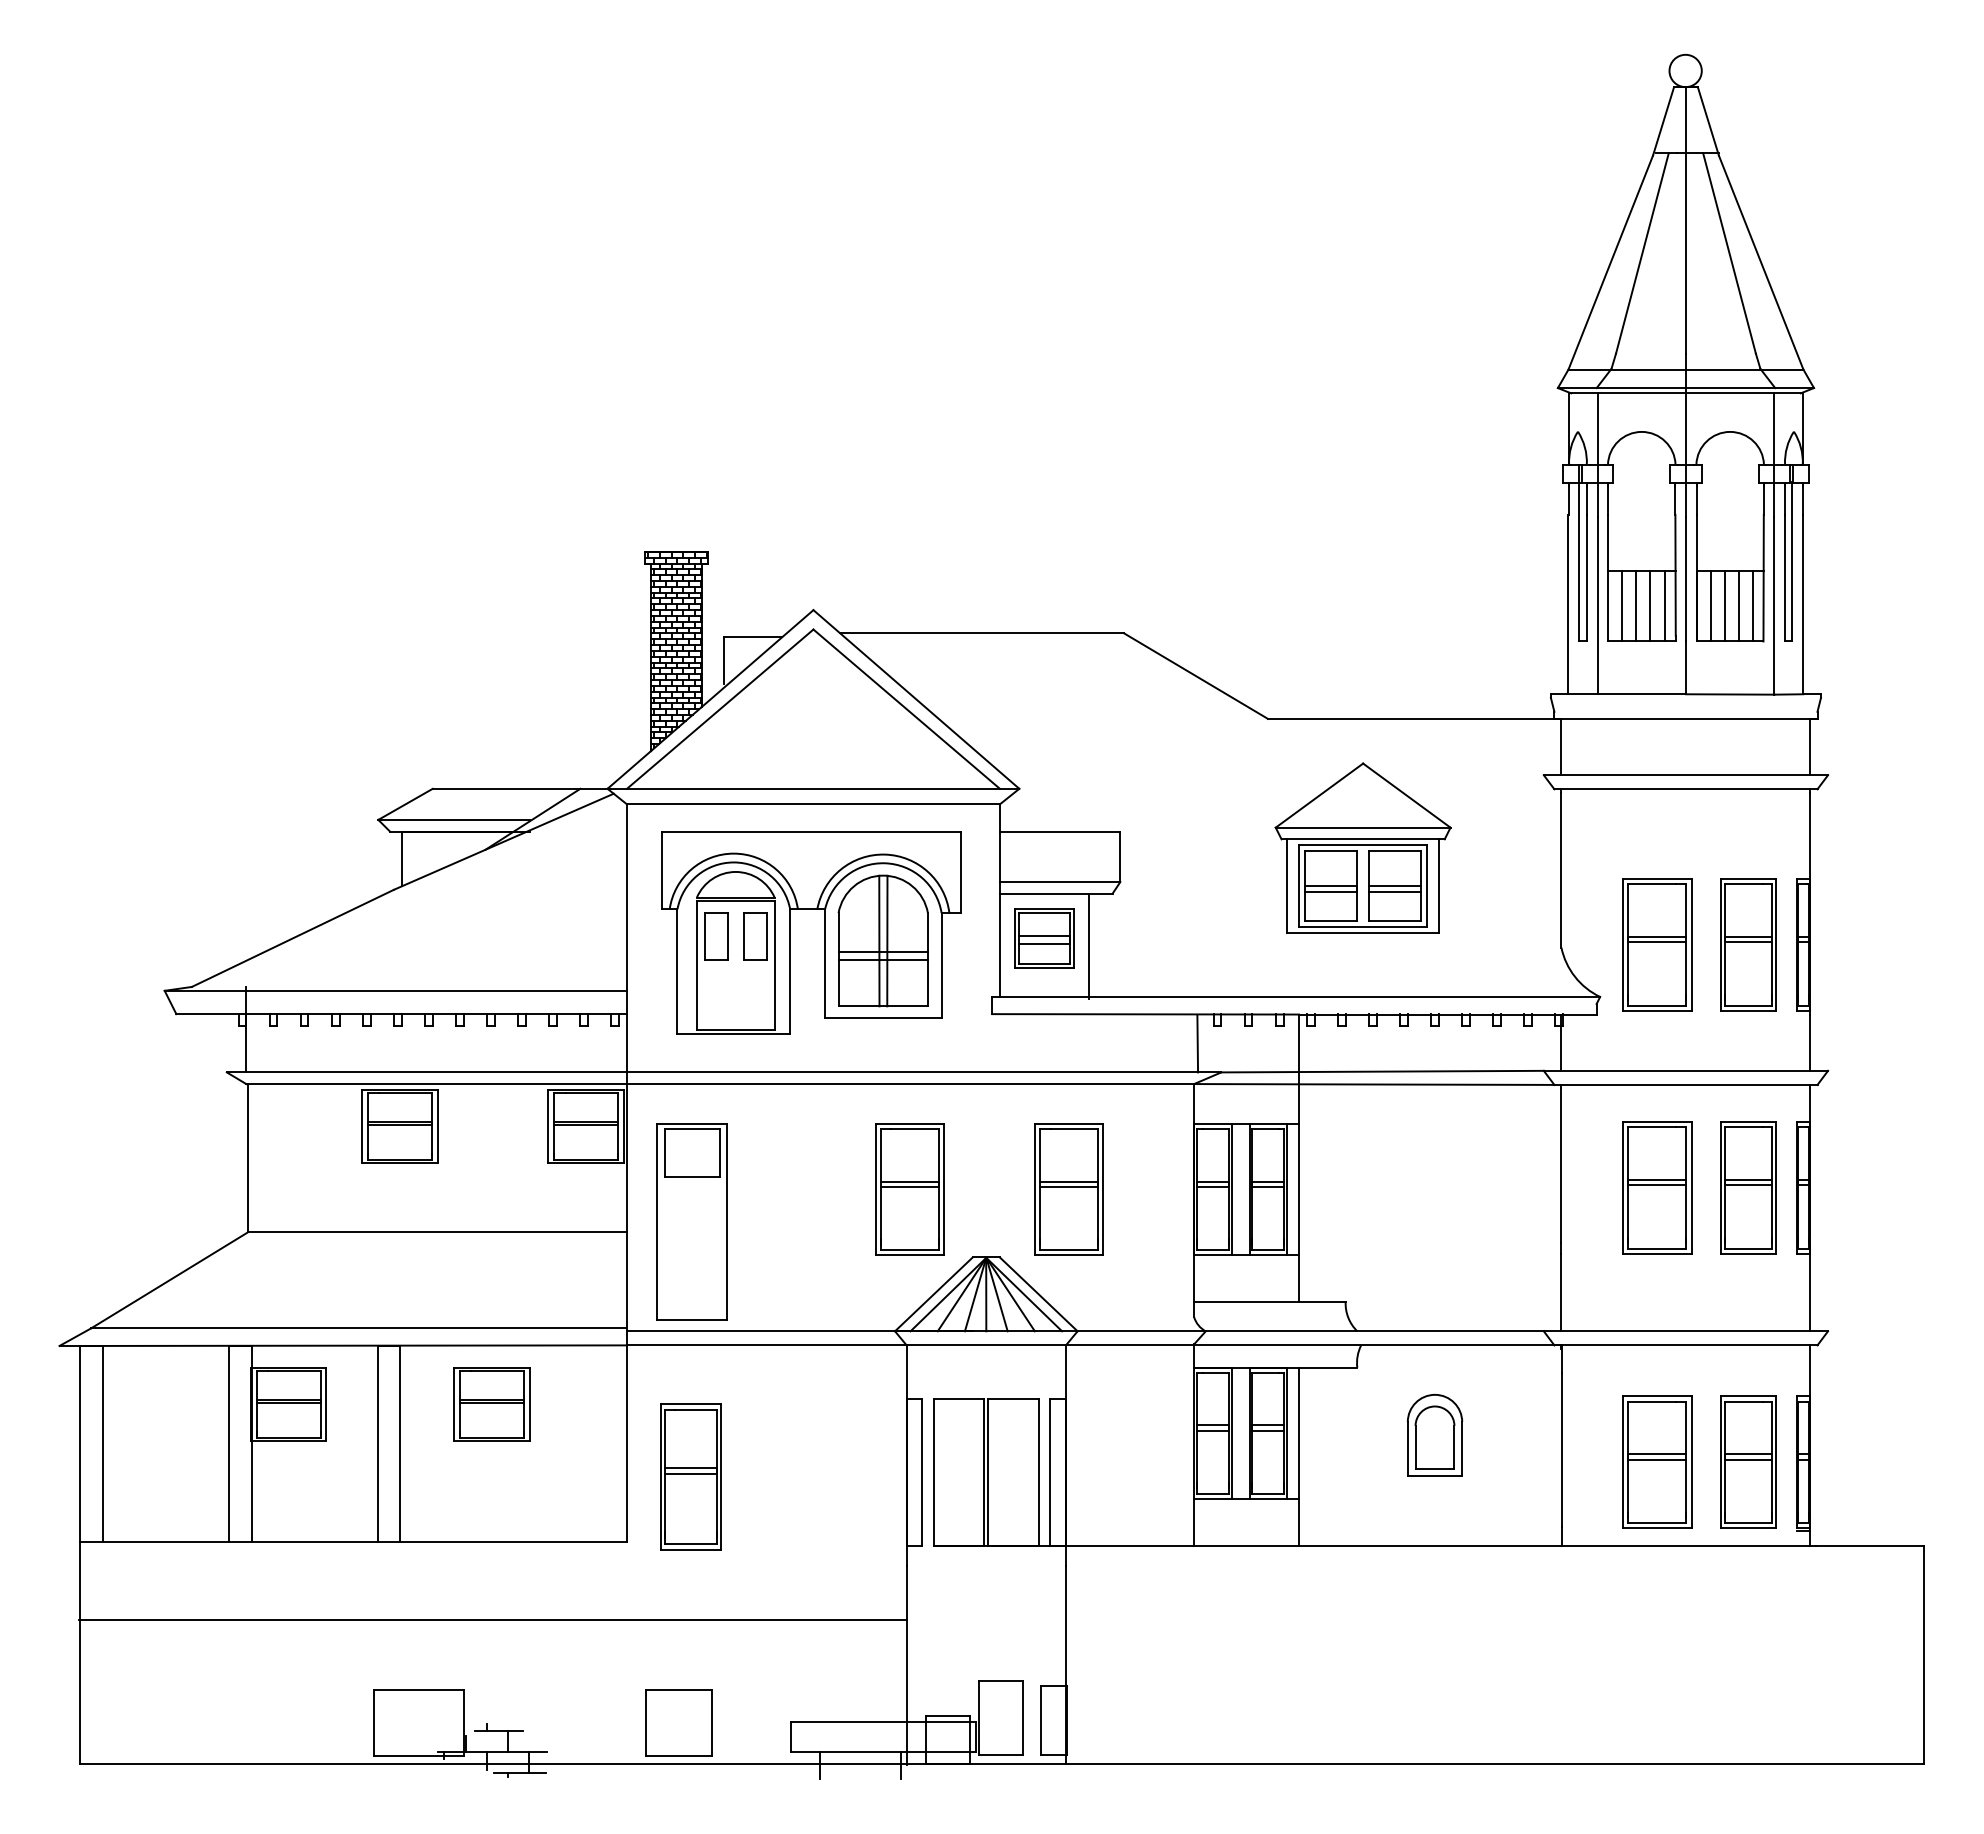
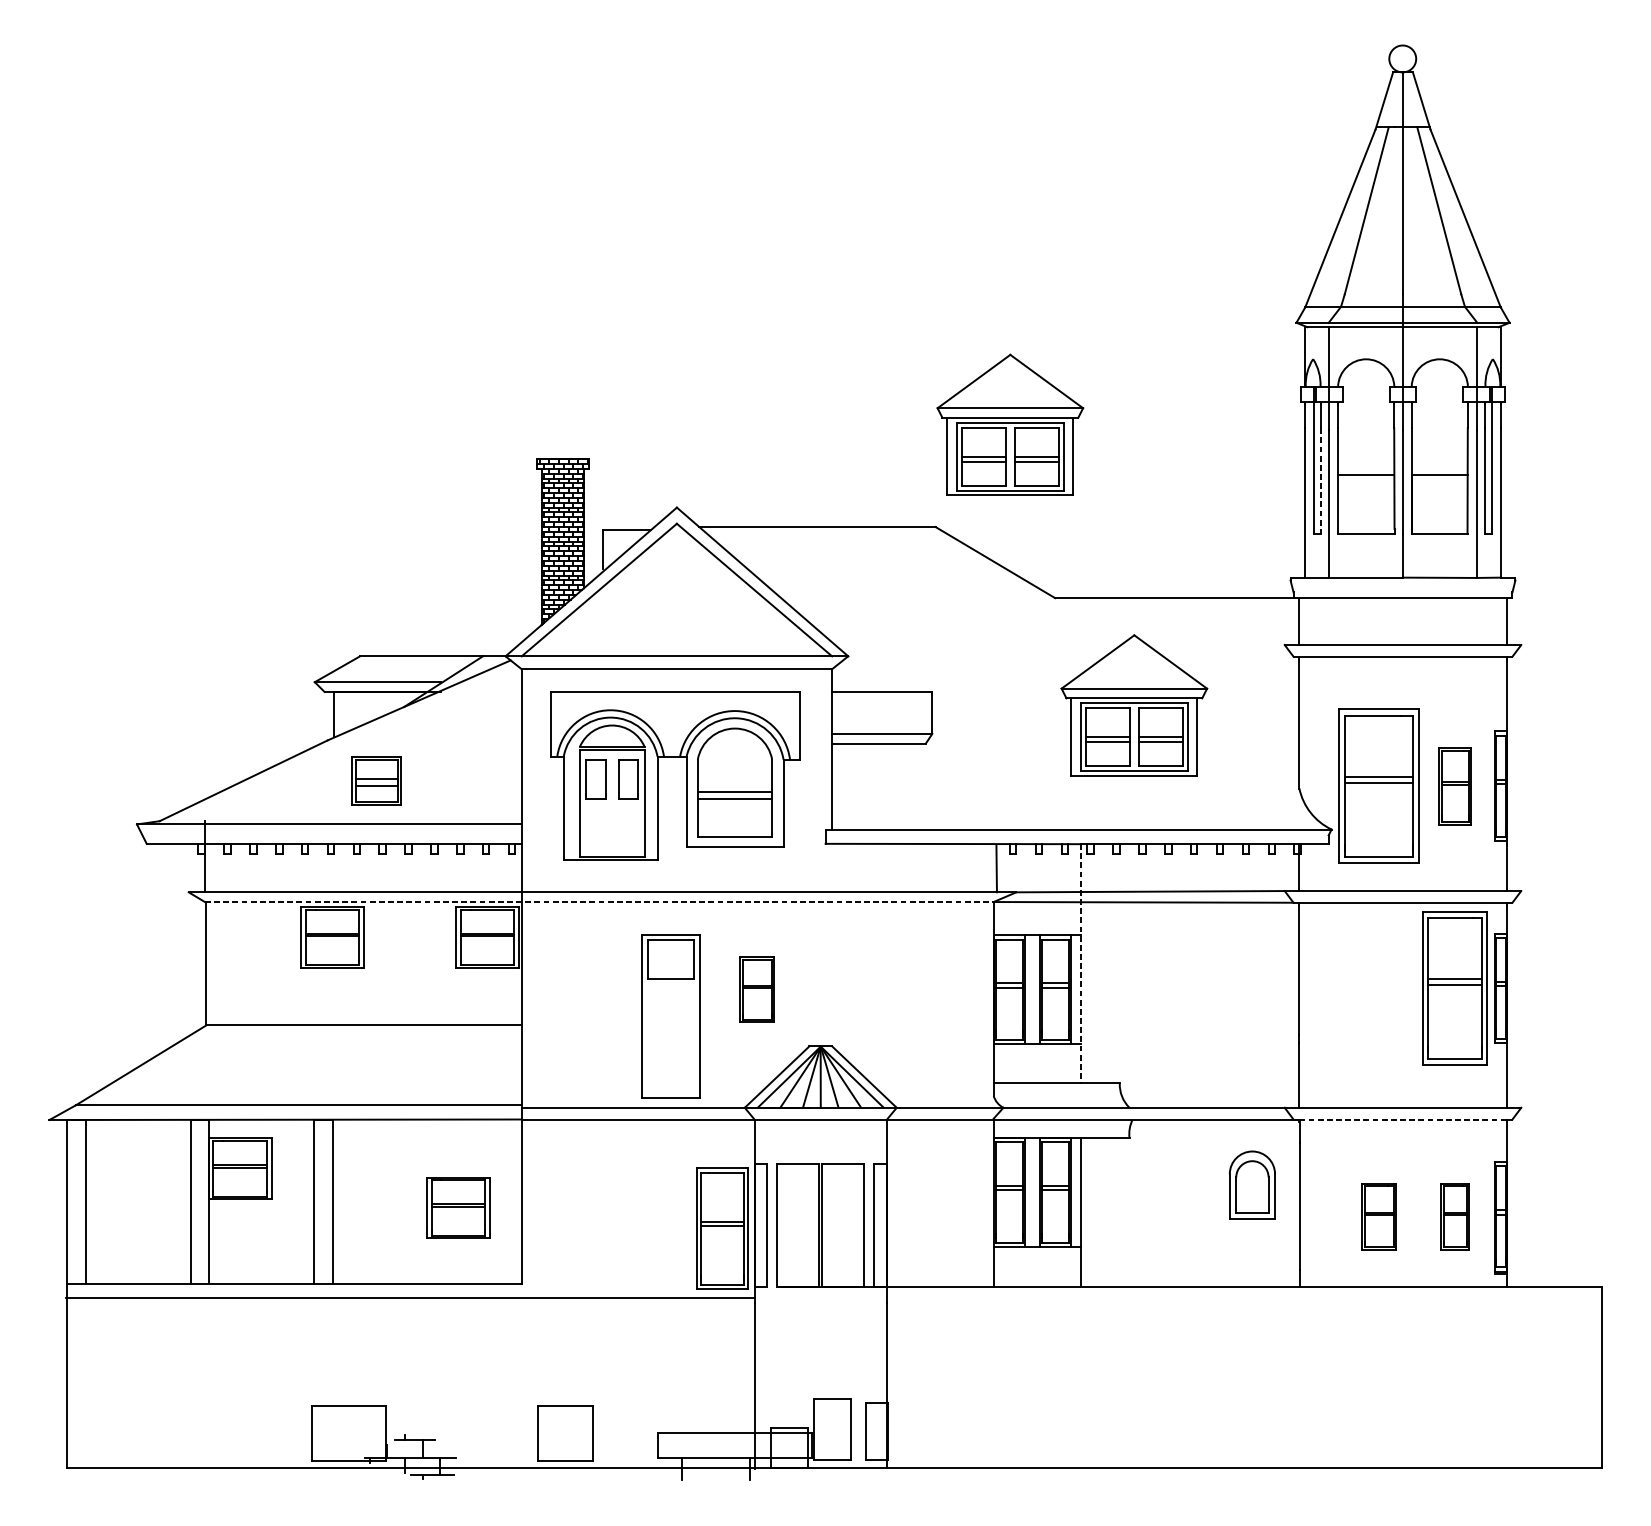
part: (1213, 510) -> (1009, 424), added
line: (1586, 578) -> (1320, 481), solid -> dashed
line: (1622, 606) -> (1350, 504), removed
line: (1636, 606) -> (1361, 504), removed
line: (1650, 606) -> (1373, 504), removed
line: (1664, 606) -> (1385, 504), removed
line: (1710, 606) -> (1423, 504), removed
line: (1724, 606) -> (1435, 504), removed
line: (1738, 606) -> (1446, 504), removed
line: (1752, 606) -> (1458, 504), removed
part: (1044, 938) -> (376, 780), moved
line: (879, 940) -> (731, 782), removed
line: (887, 940) -> (738, 782), removed
part: (1657, 944) -> (1379, 785), size x1.4
part: (1748, 944) -> (1455, 785), size x0.7
line: (1089, 945) -> (906, 786), removed
line: (720, 1084) -> (599, 902), solid -> dashed
line: (1299, 1158) -> (1081, 963), solid -> dashed
part: (1657, 1187) -> (1379, 988), removed
part: (1748, 1187) -> (1455, 988), size x1.4
part: (909, 1189) -> (756, 989), size x0.6
part: (1068, 1189) -> (889, 989), removed
part: (691, 1221) -> (670, 1016), moved
line: (1685, 1345) -> (1402, 1119), solid -> dashed
part: (491, 1404) -> (458, 1207), moved
part: (1435, 1435) -> (1252, 1185), moved
part: (1657, 1461) -> (1379, 1216), size x0.6
part: (1748, 1461) -> (1455, 1216), size x0.6
part: (690, 1476) -> (721, 1228), moved
line: (492, 1620) -> (409, 1298), moved

